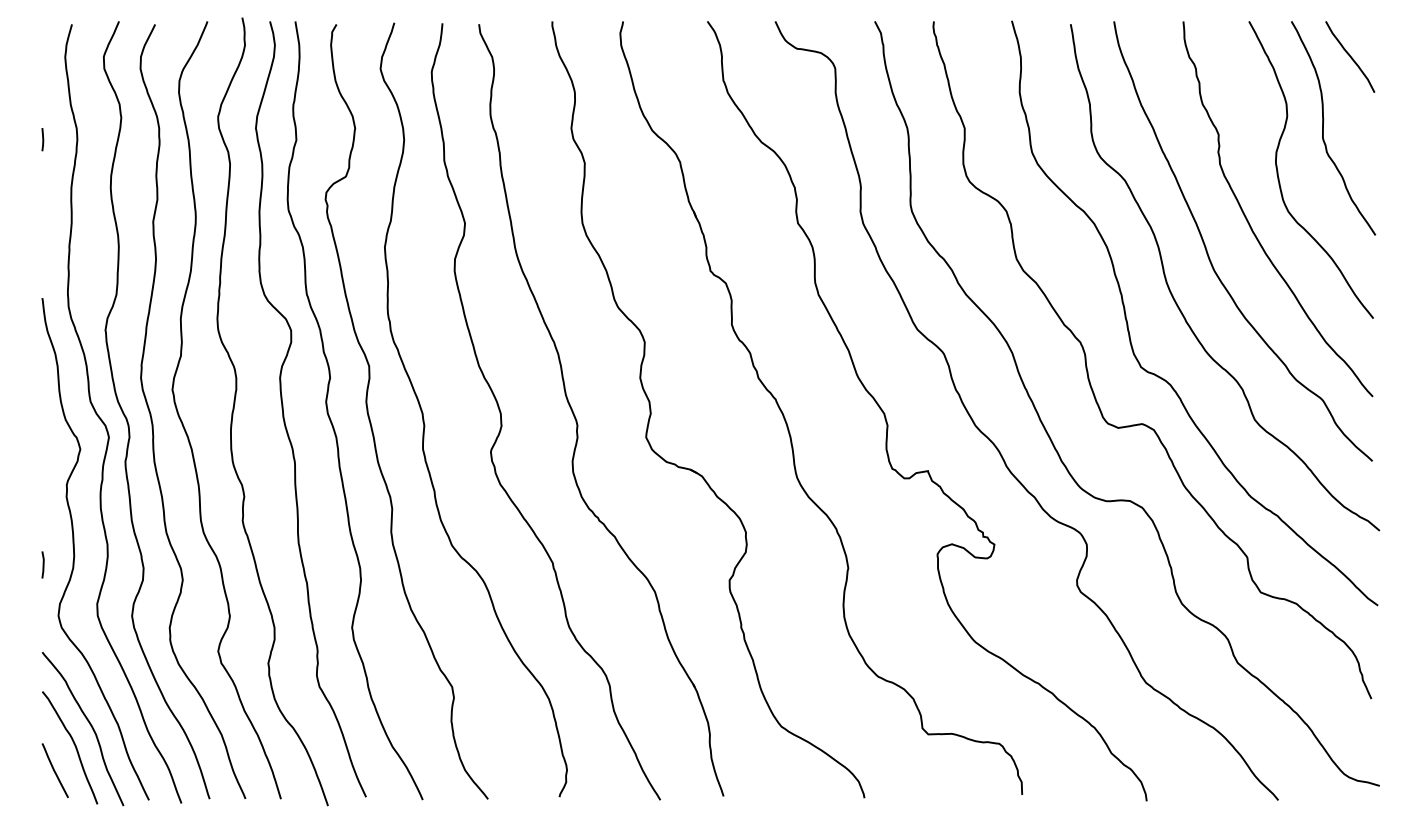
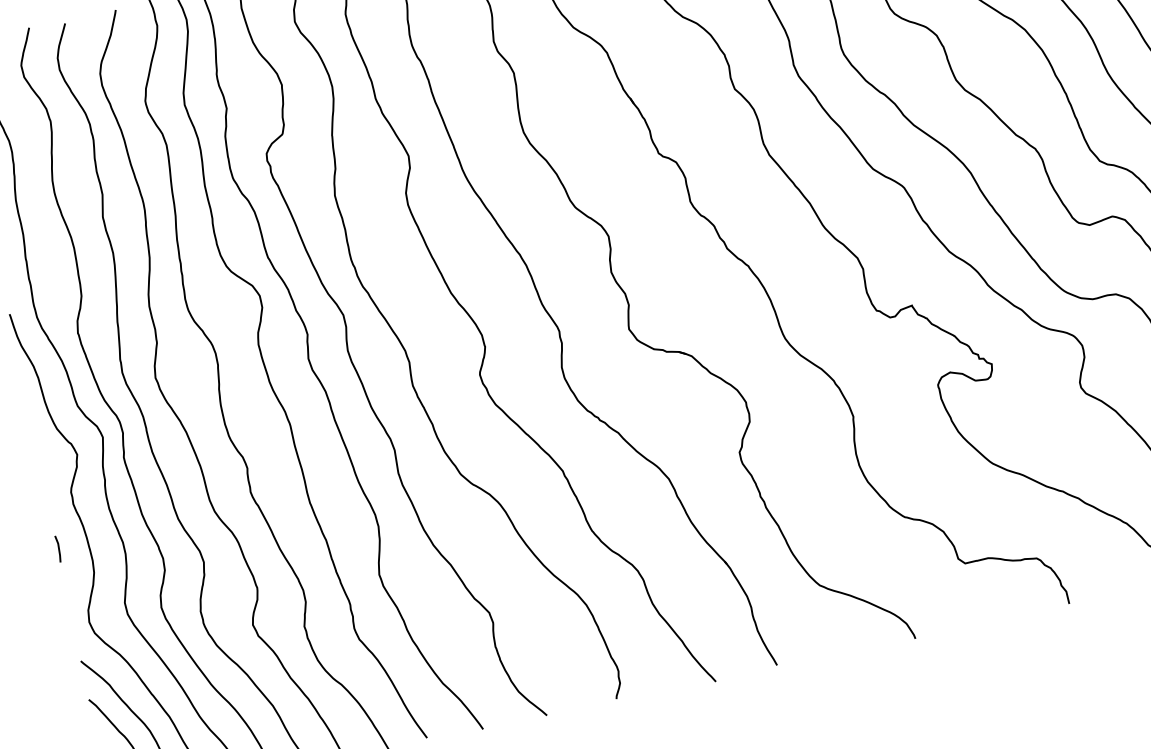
line: (42, 564) -> (57, 548), moved

